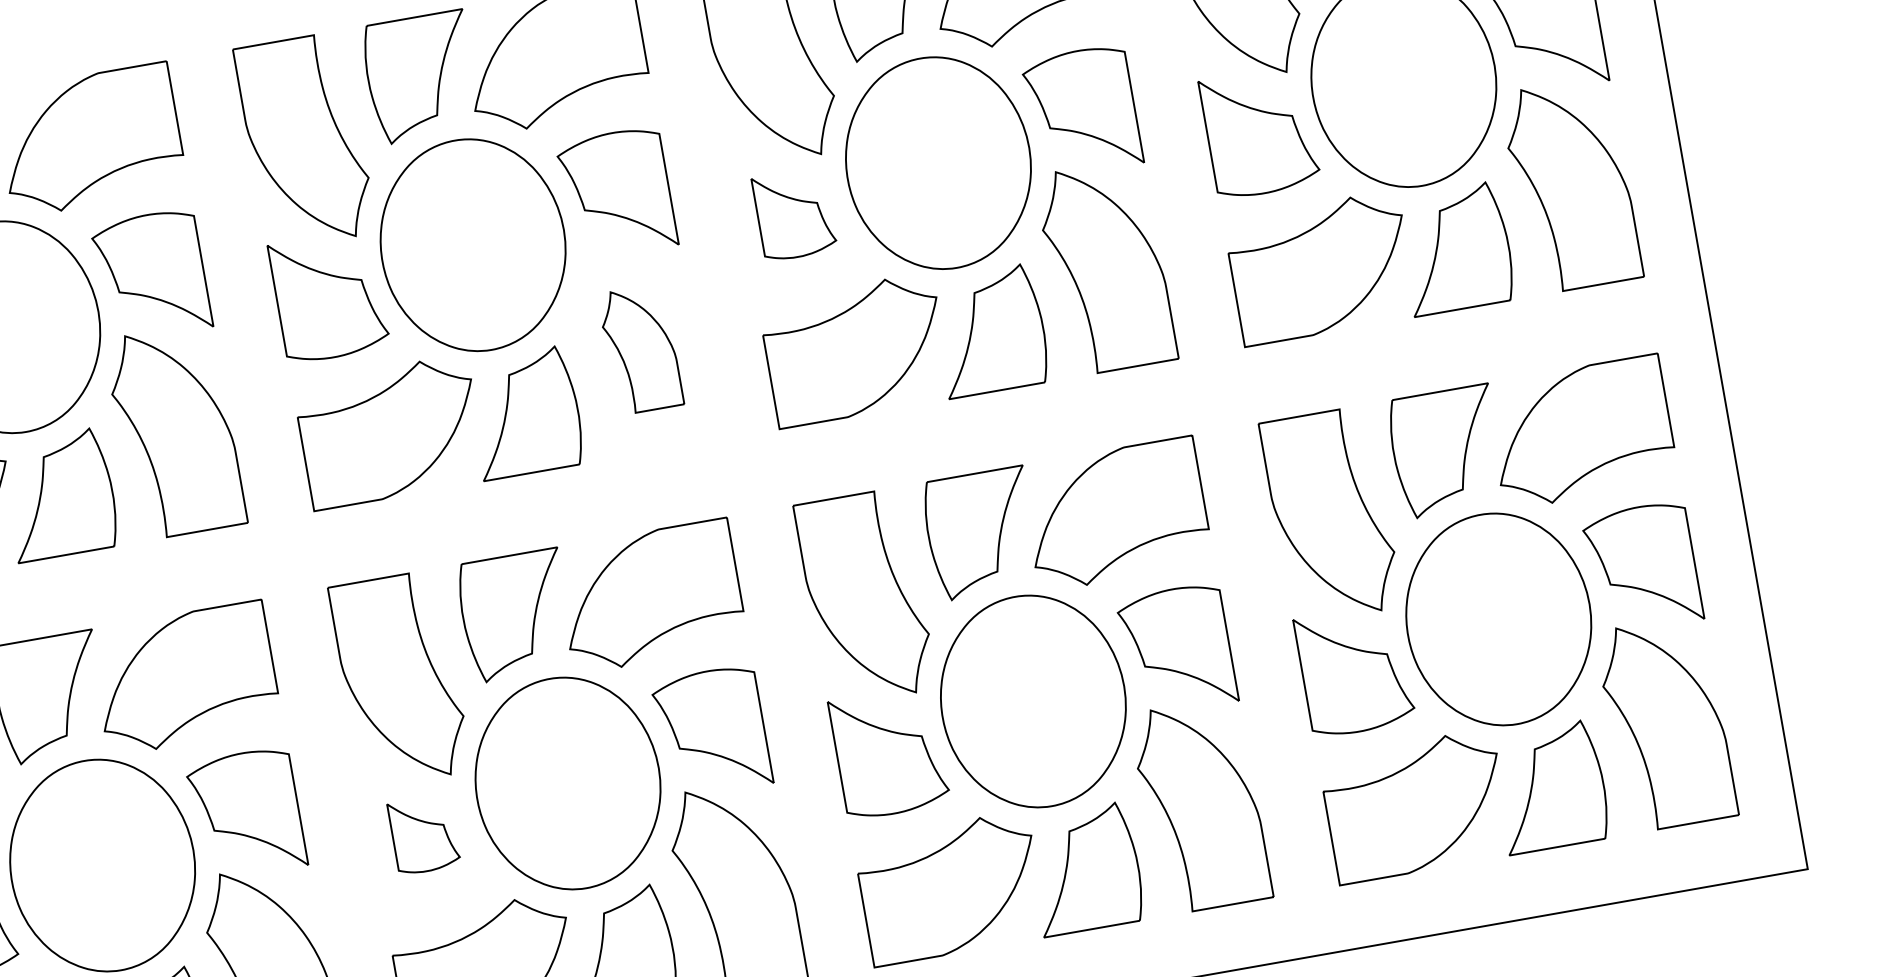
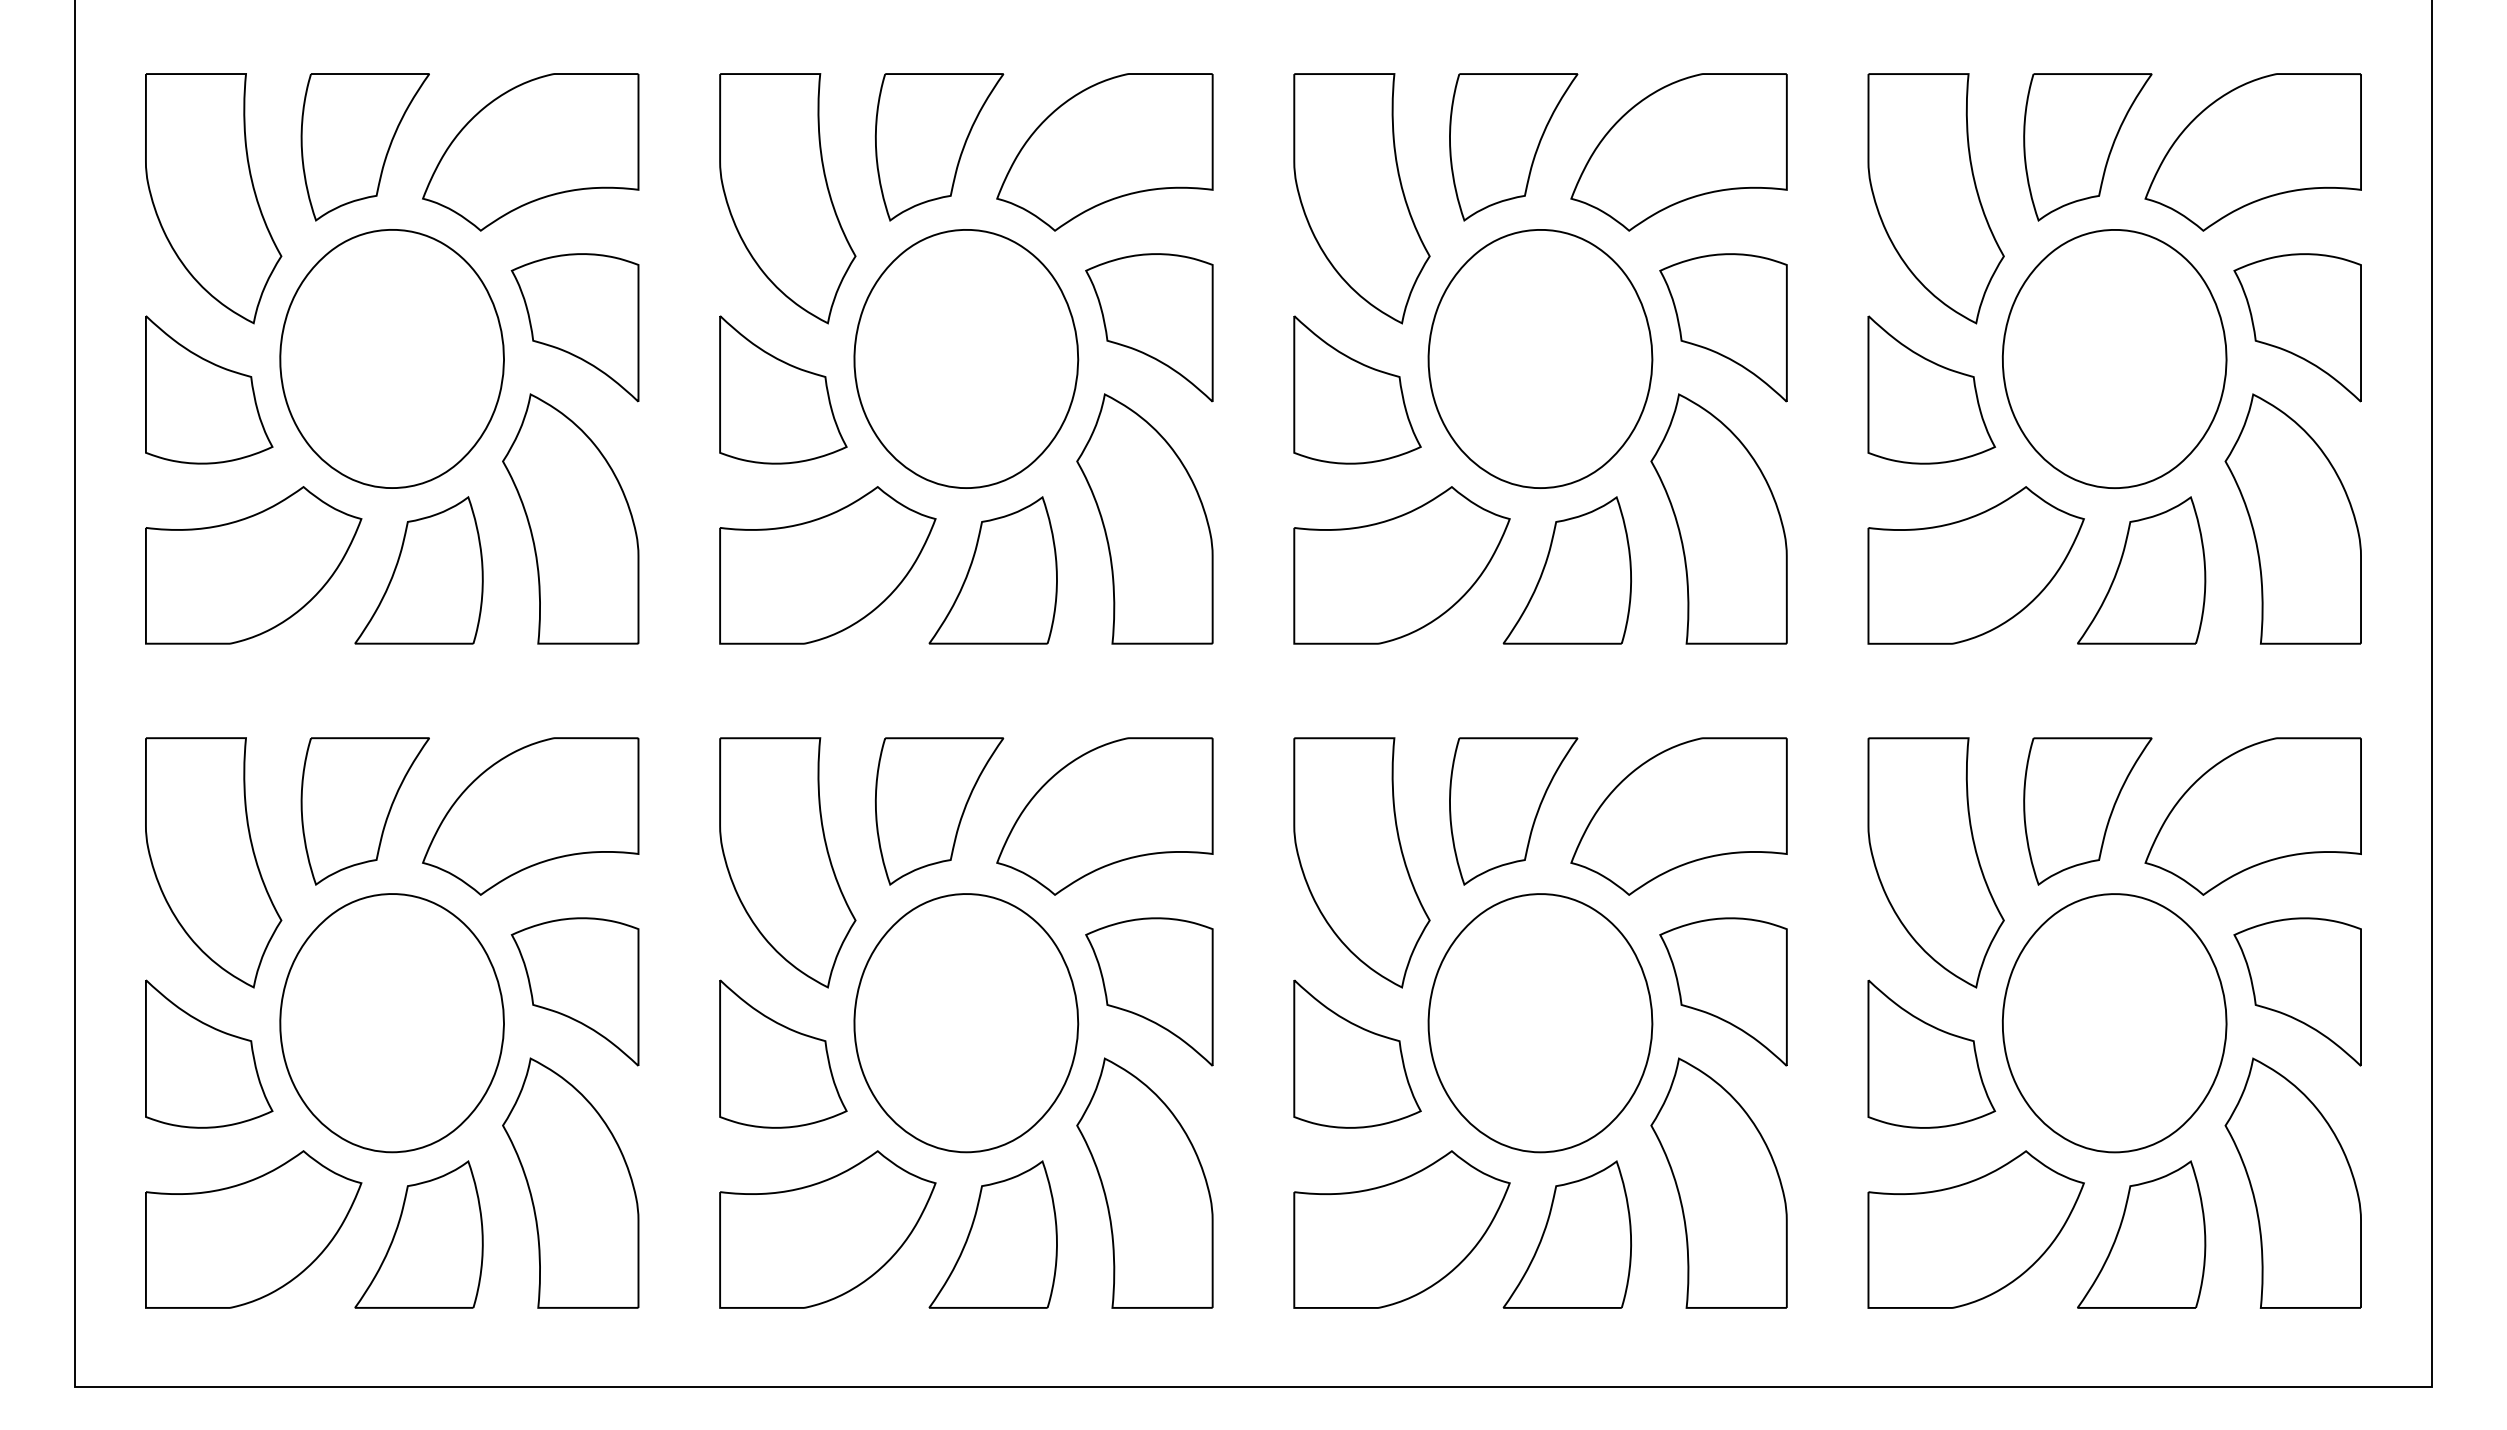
part: (794, 214) -> (1357, 389), size x1.43
part: (640, 349) -> (1144, 518), size x1.67
part: (424, 834) -> (783, 1053), size x1.67

